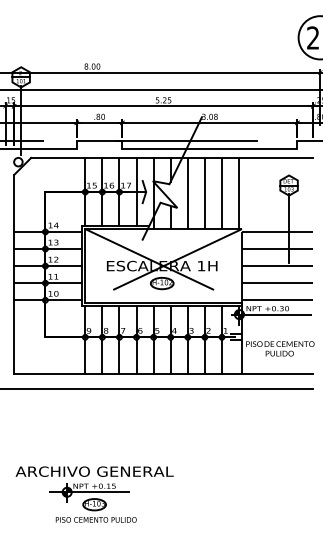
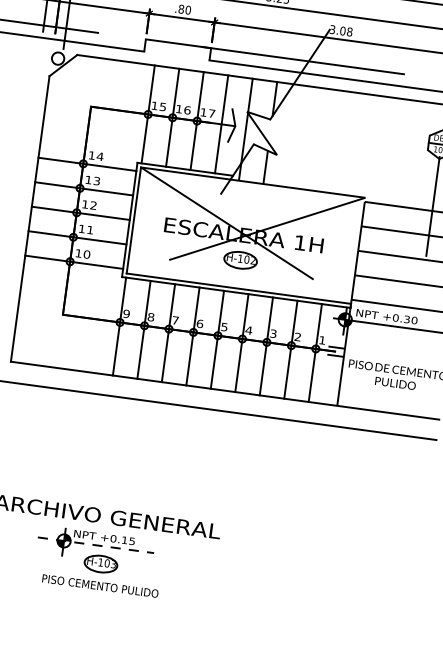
line: (187, 193) -> (294, 136), removed
line: (204, 193) -> (318, 139), removed
line: (222, 193) -> (344, 143), removed
line: (239, 193) -> (368, 146), removed
line: (89, 492) -> (96, 545), solid -> dashed

